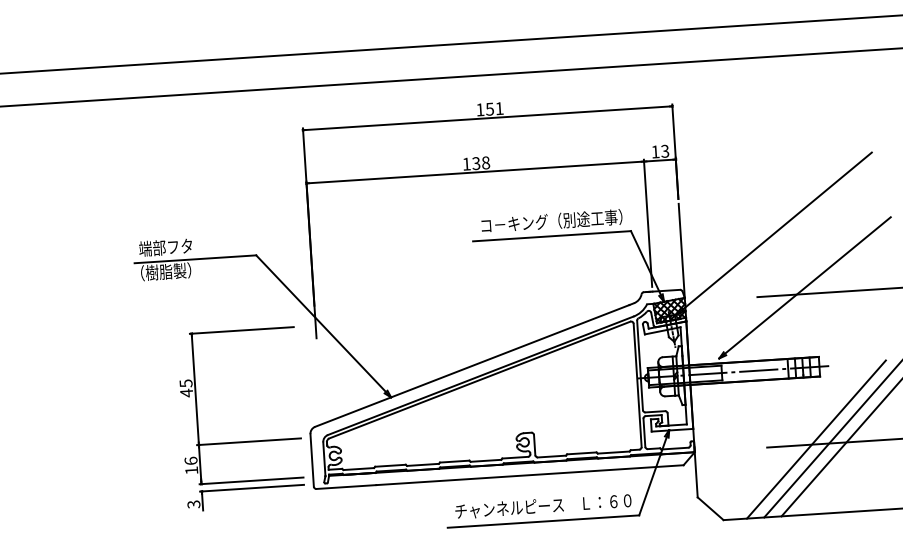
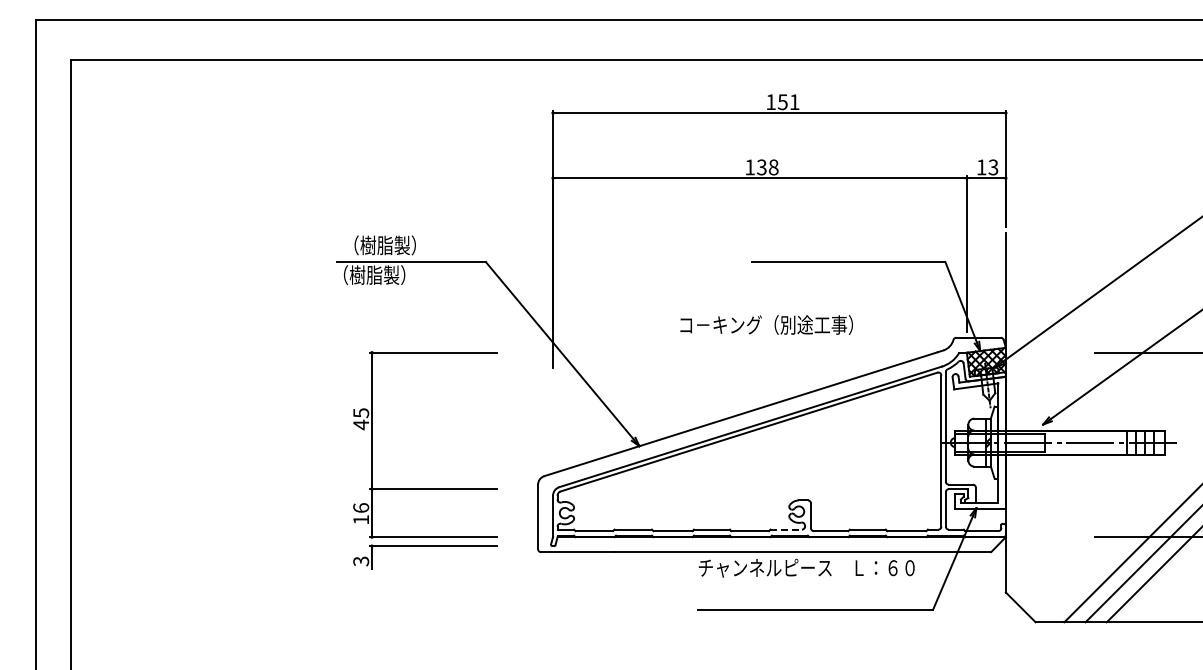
text: (551, 220) -> (766, 324), moved
text: (168, 247) -> (379, 245), 端部フタ -> （樹脂製）
part: (242, 441) -> (425, 488), moved
line: (515, 457) -> (786, 529), solid -> dashed
text: (543, 505) -> (806, 567), moved

